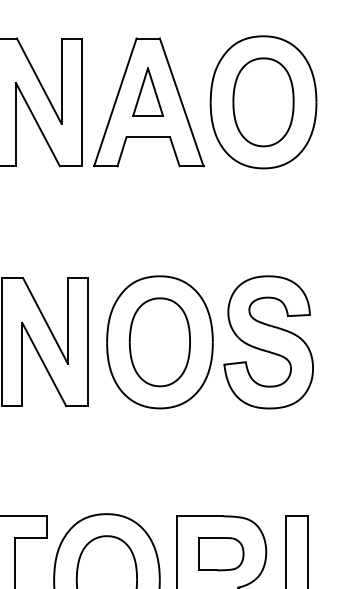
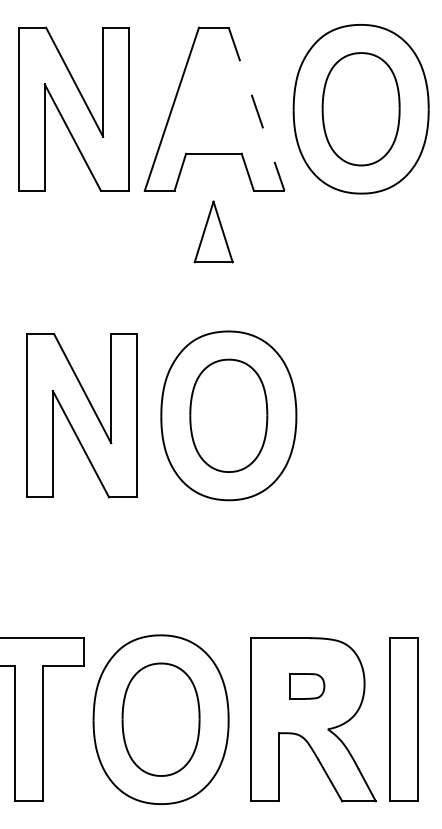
part: (147, 91) -> (213, 231), moved
line: (181, 102) -> (256, 109), solid -> dashed
part: (268, 342) -> (367, 415), removed
part: (221, 554) -> (307, 686), size x0.6

